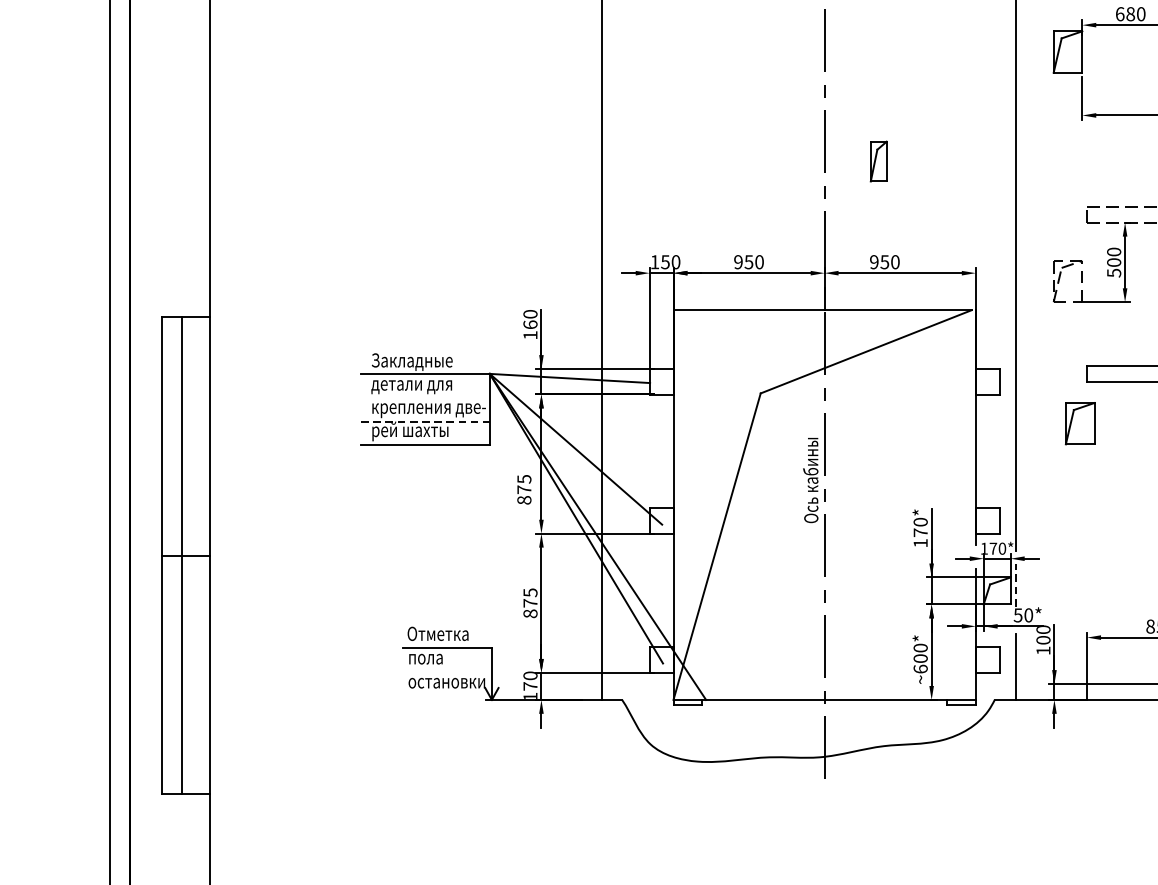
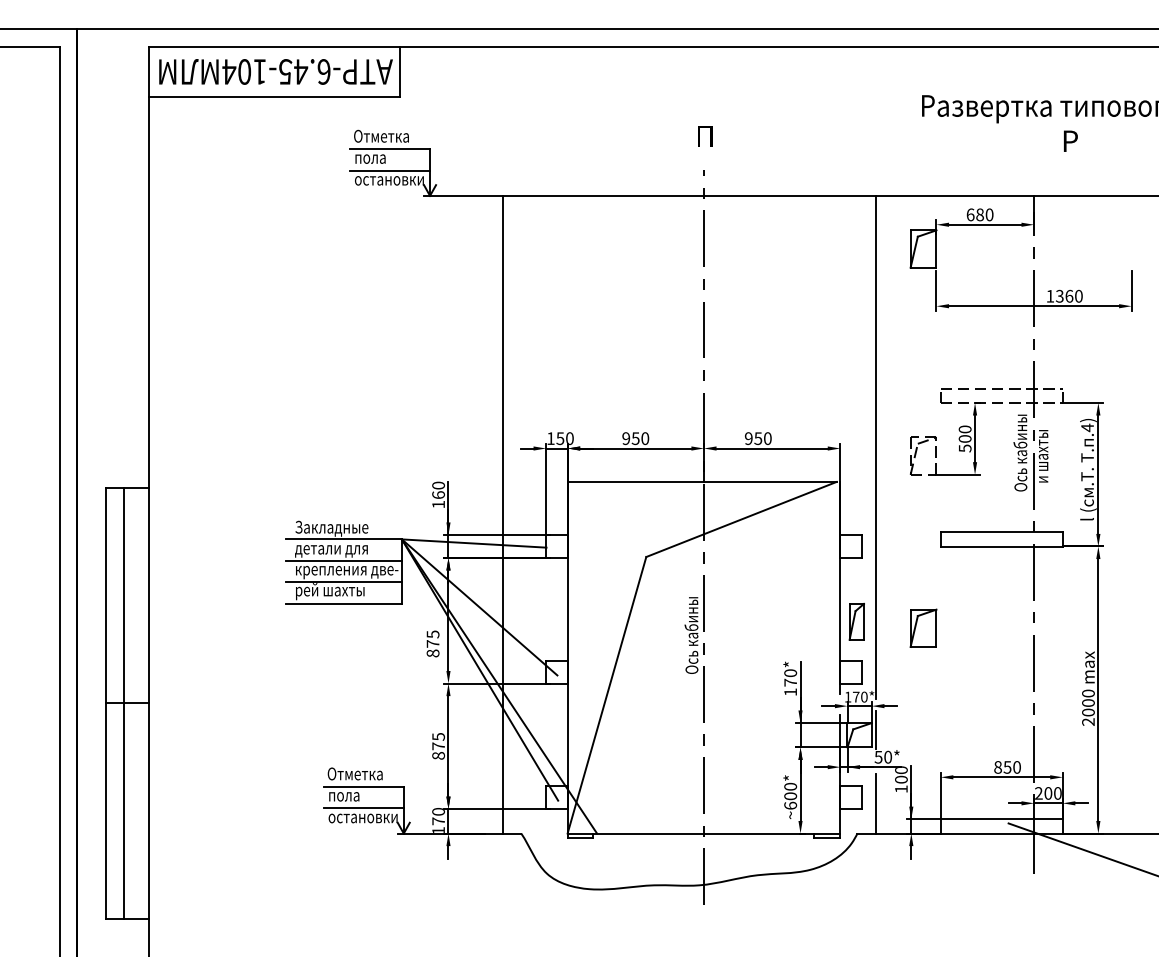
part: (878, 161) -> (856, 621), moved
line: (425, 397) -> (343, 560), added
line: (426, 421) -> (344, 582), dashed -> solid
part: (1080, 422) -> (923, 627), moved
line: (1015, 584) -> (876, 729), dashed -> solid
line: (447, 672) -> (363, 808), added

